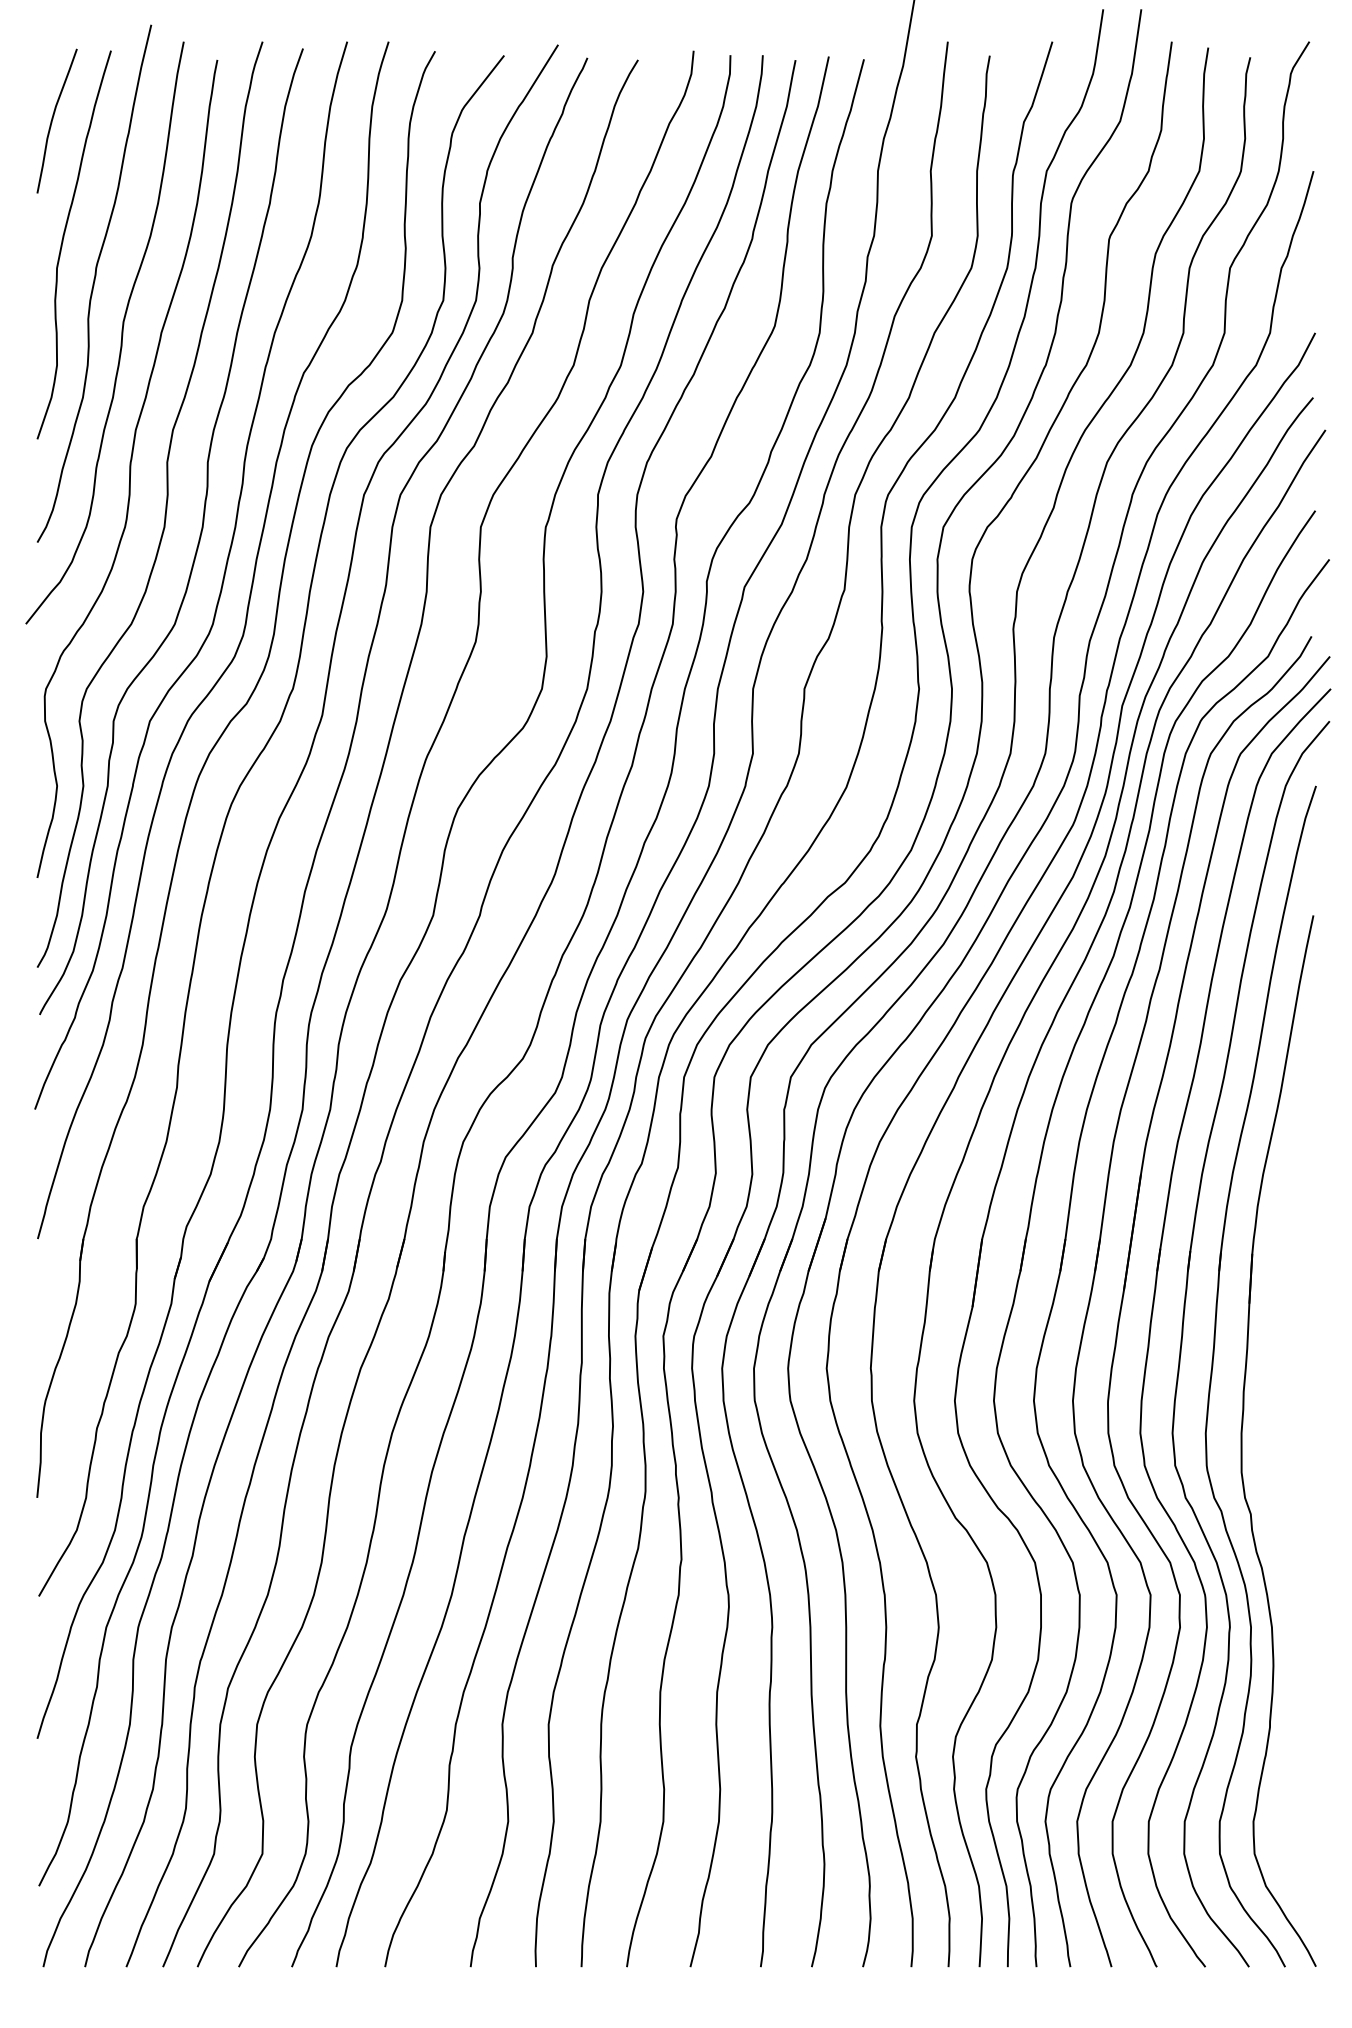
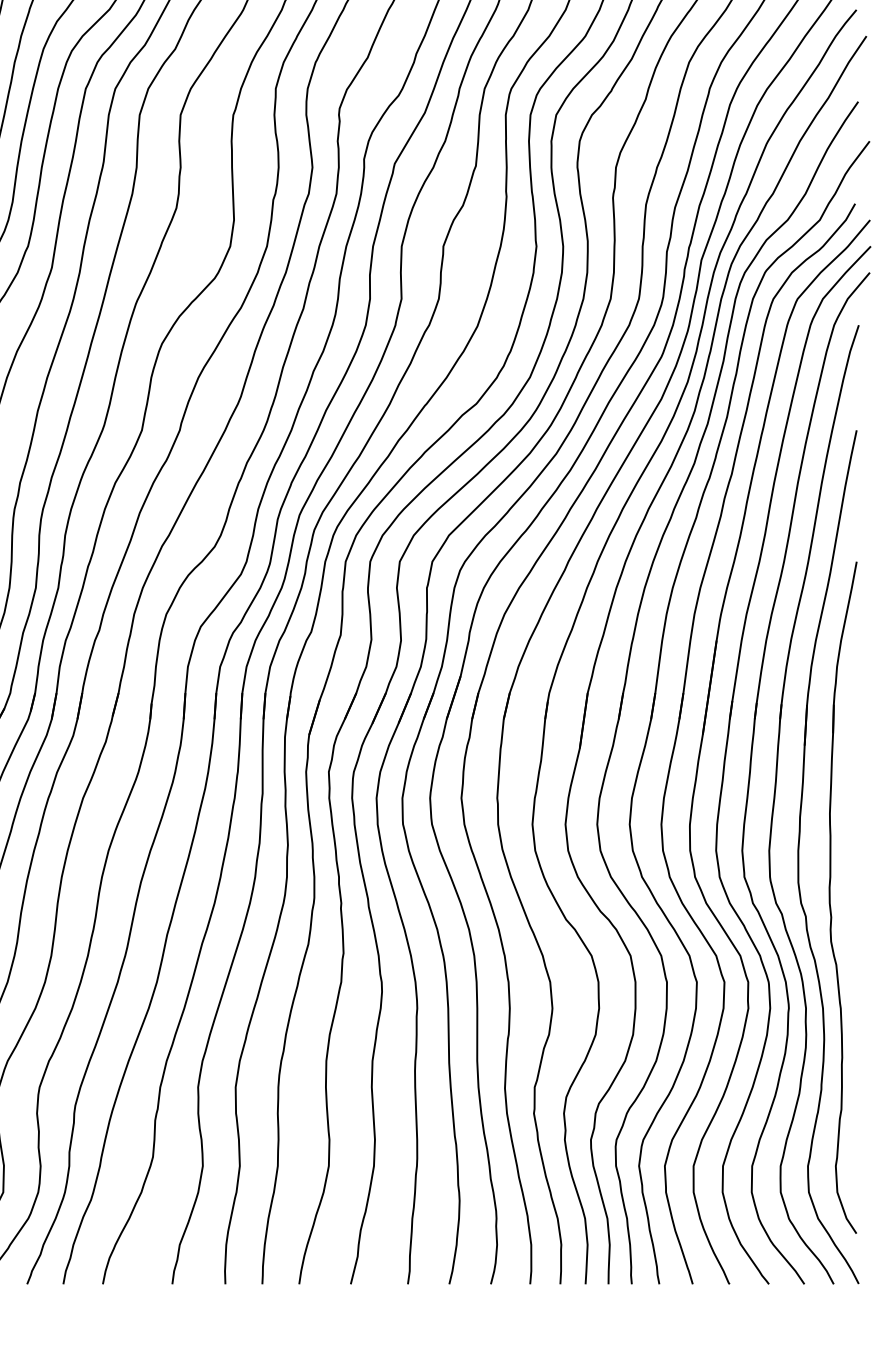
part: (1281, 1490) -> (830, 897), added

